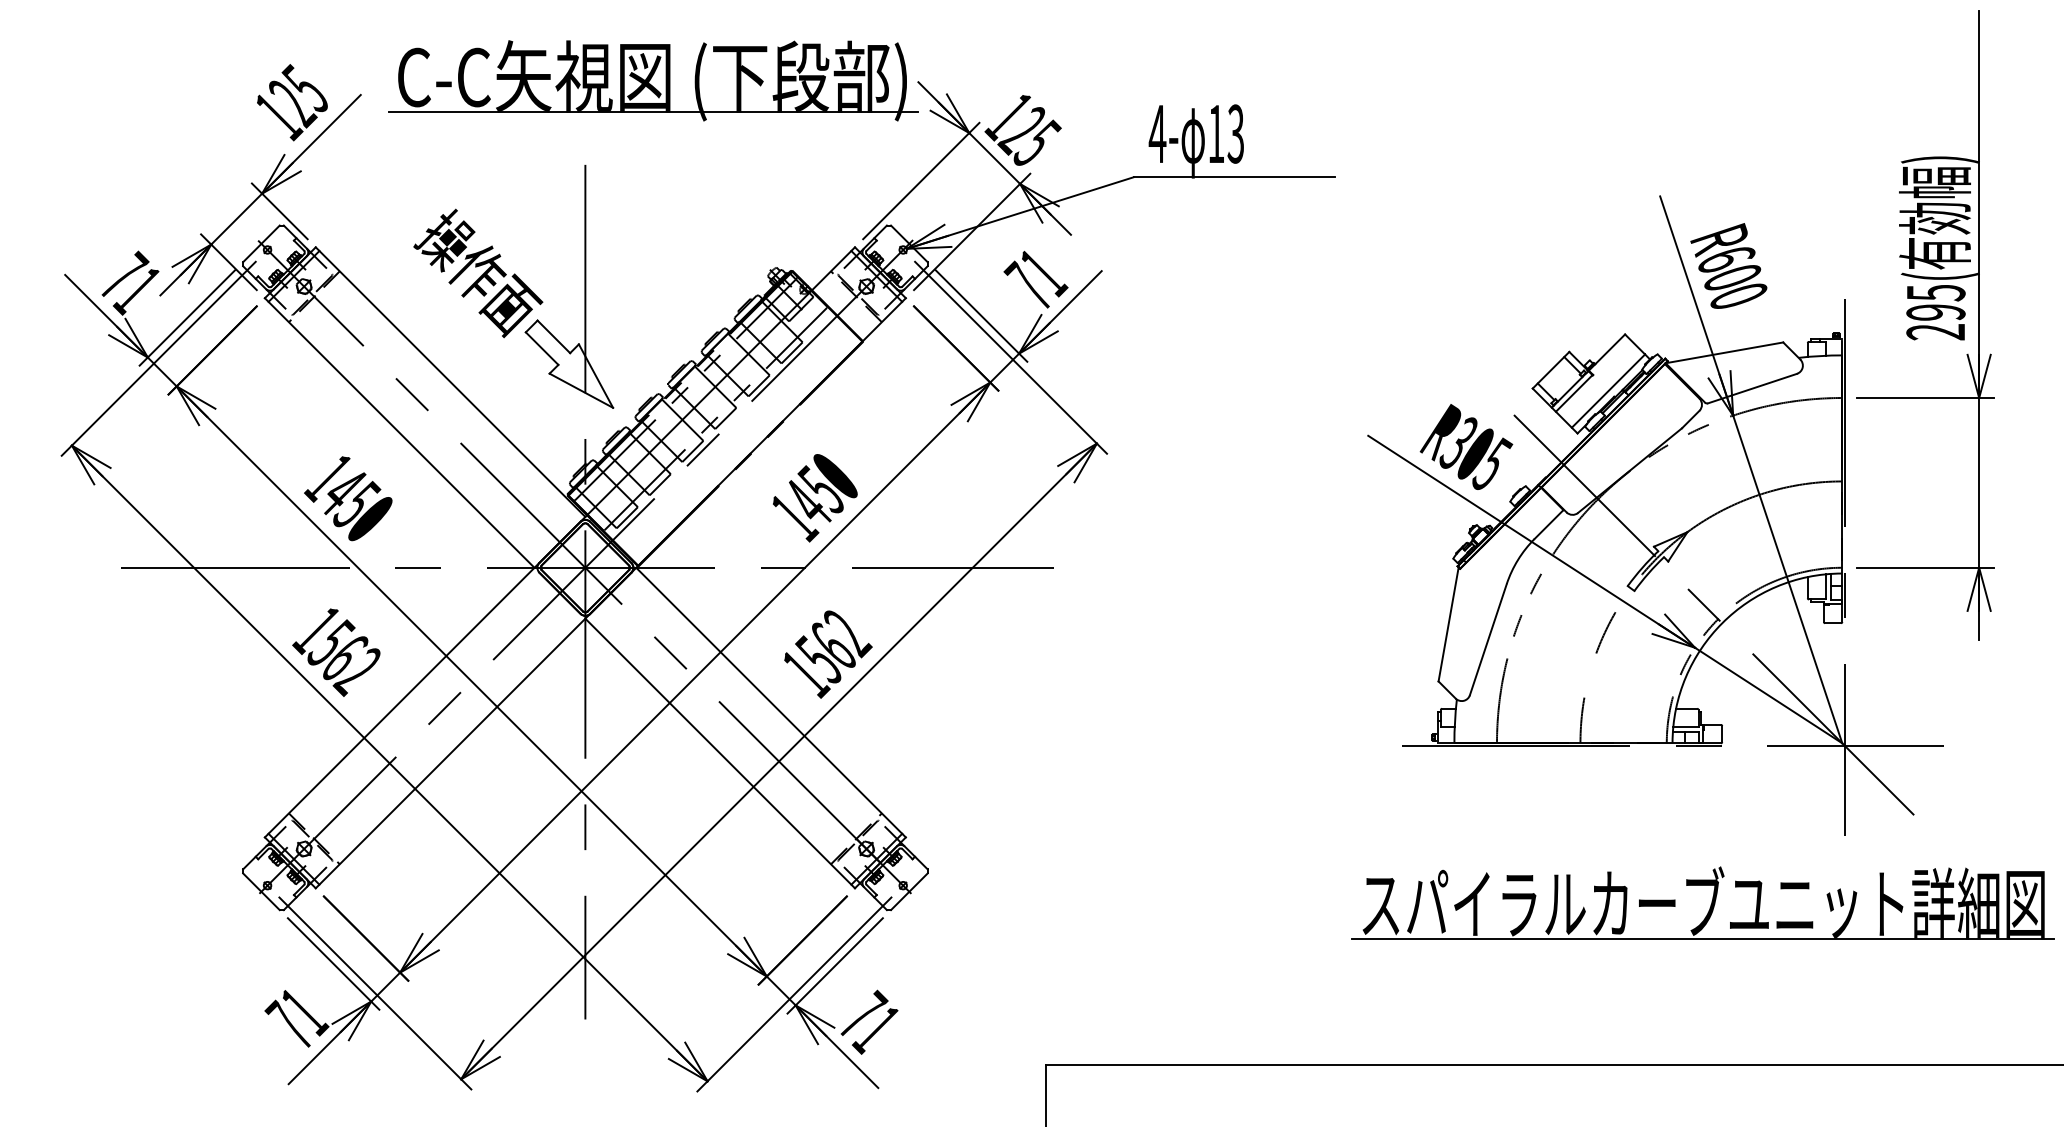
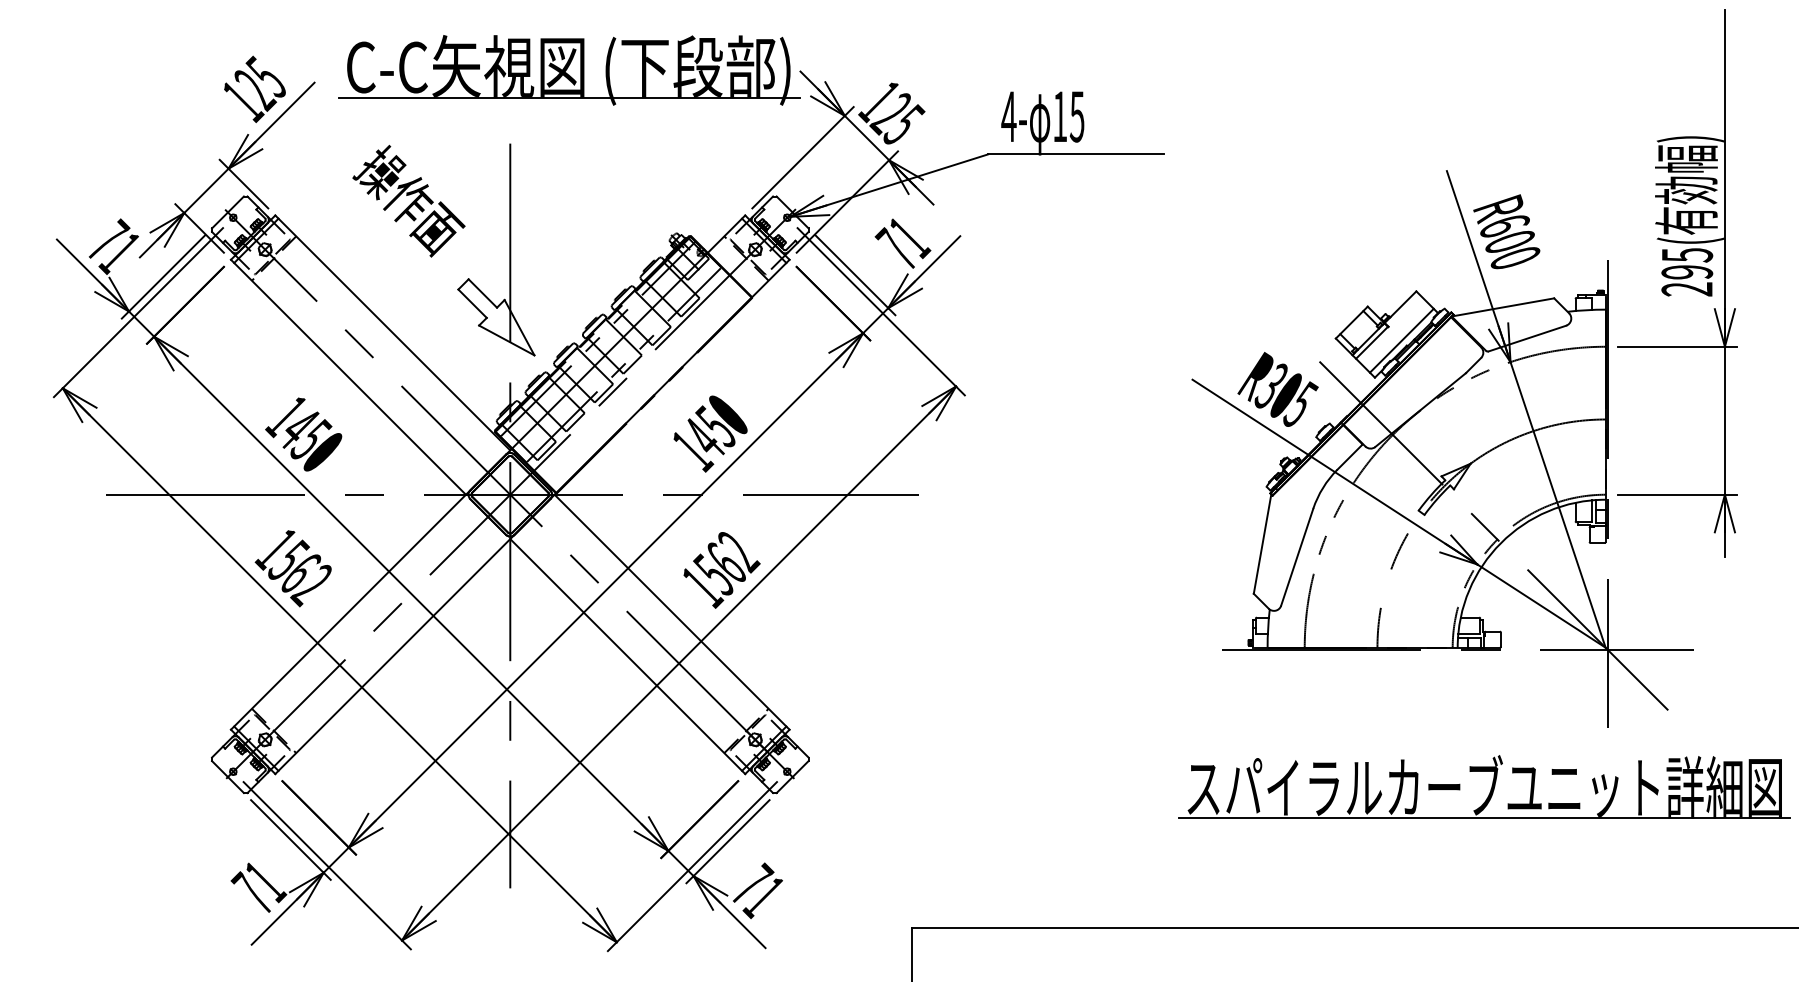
text: (1235, 132) -> (1076, 115), 13 -> 15
text: (477, 272) -> (408, 200), moved

